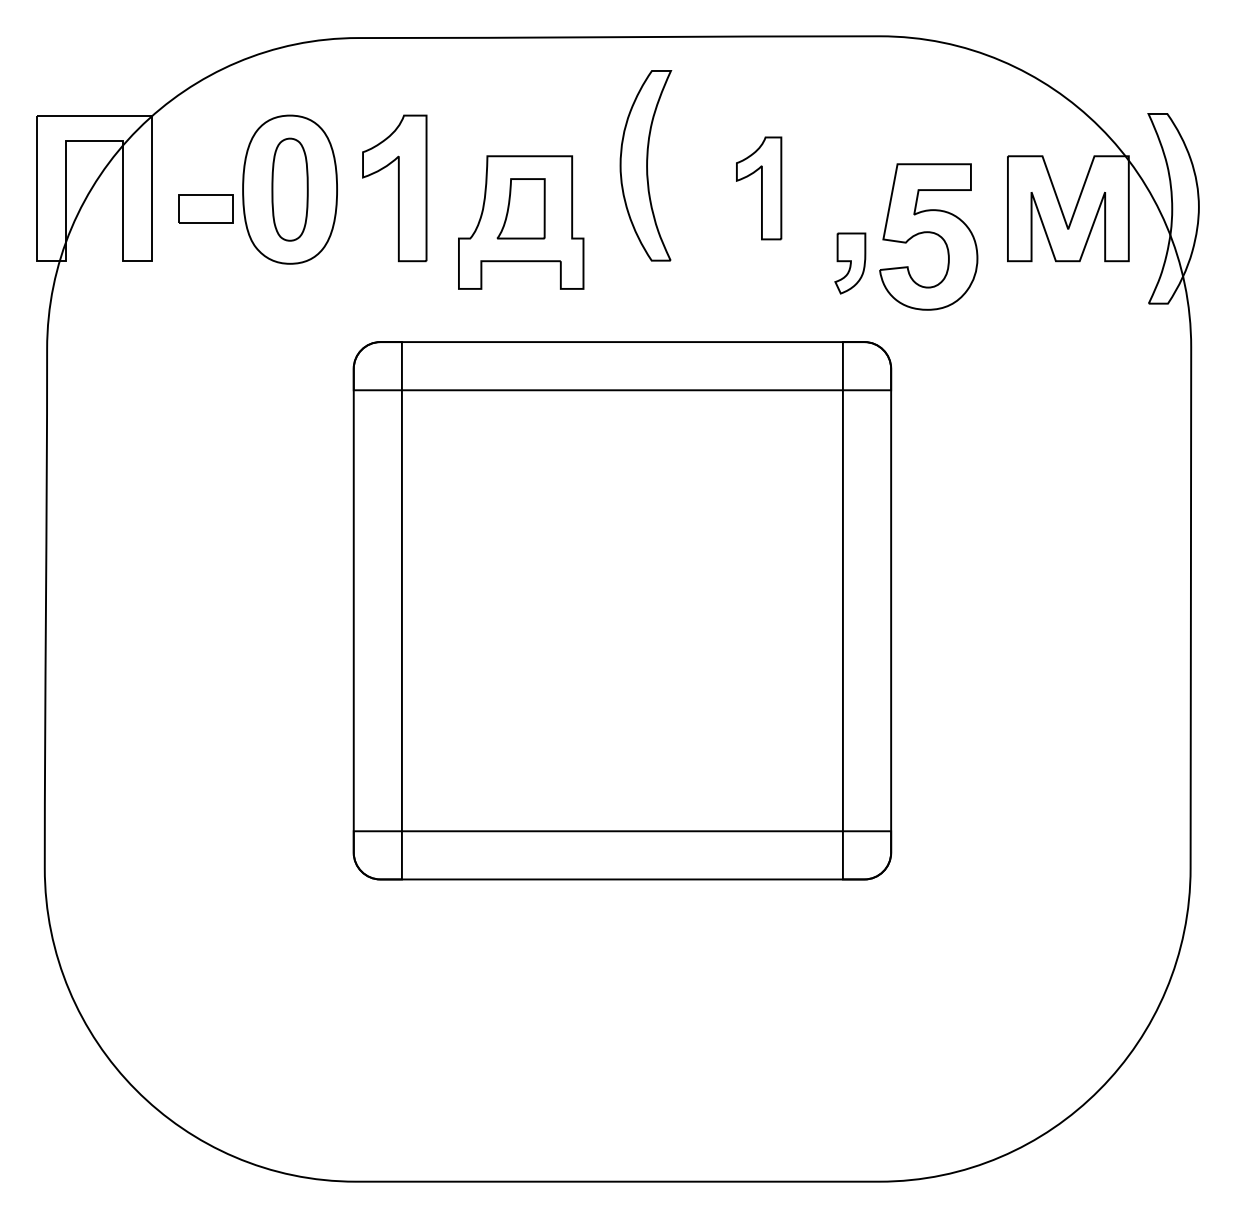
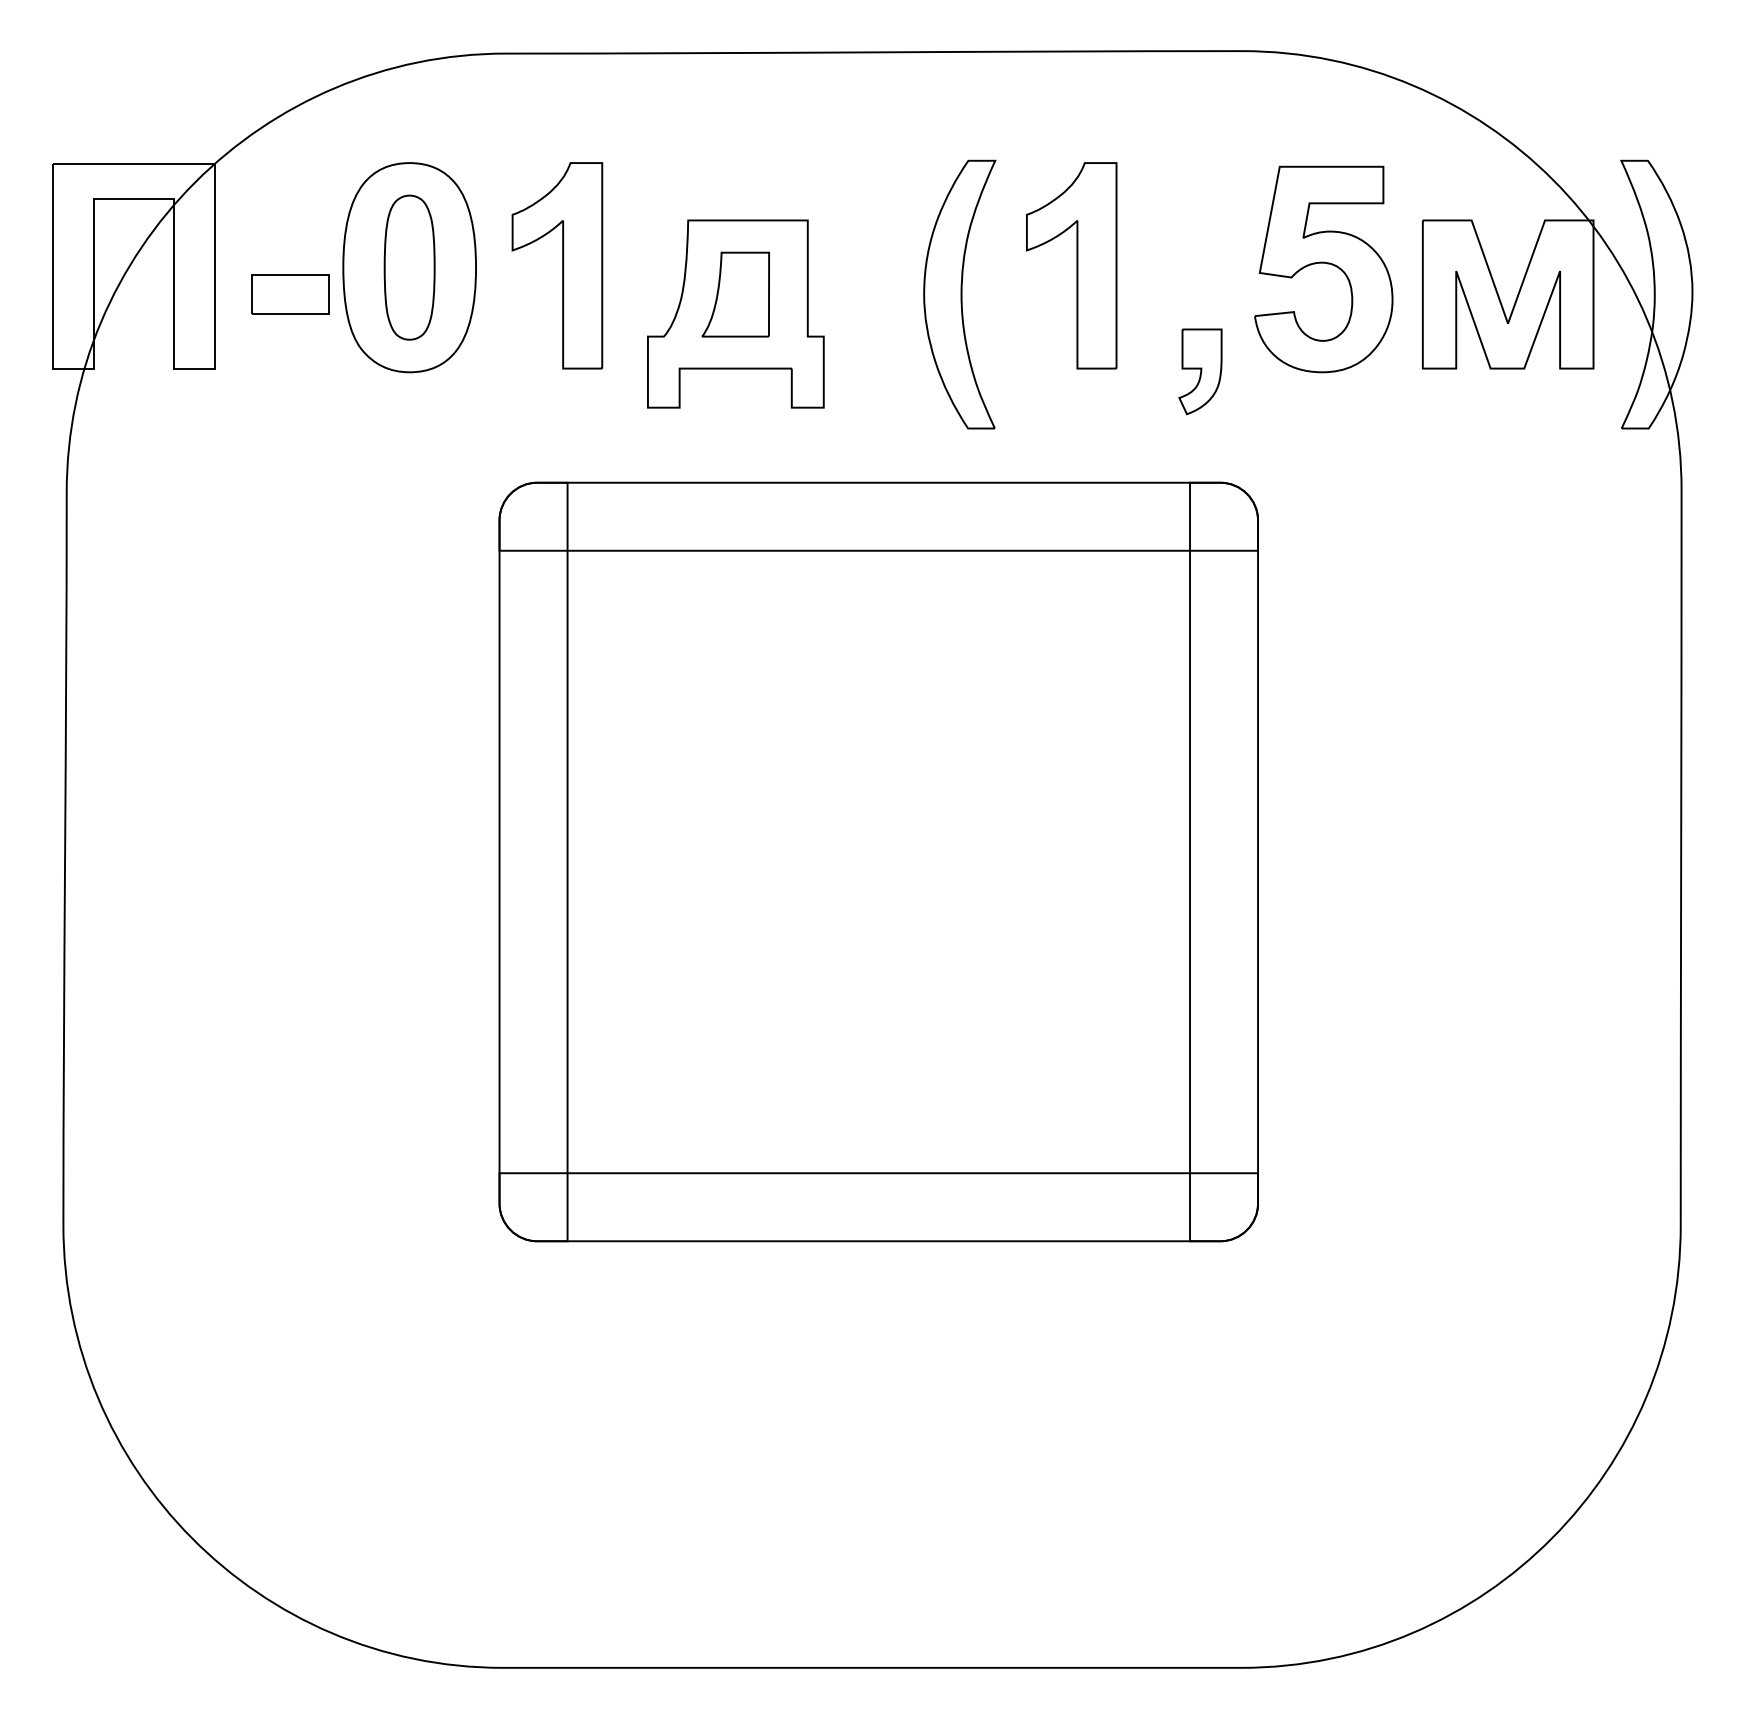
part: (645, 165) -> (959, 294), moved
part: (758, 188) -> (1070, 265), size x1.43
part: (928, 236) -> (1323, 268), moved

